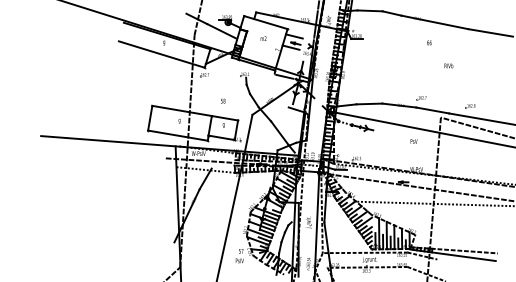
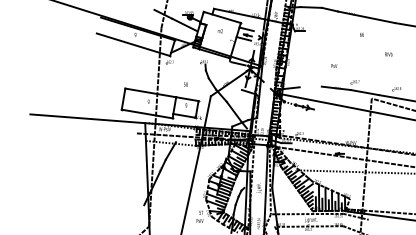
text: (448, 65) -> (388, 54), moved
line: (369, 103) -> (310, 86), removed
text: (413, 141) -> (333, 66), moved

